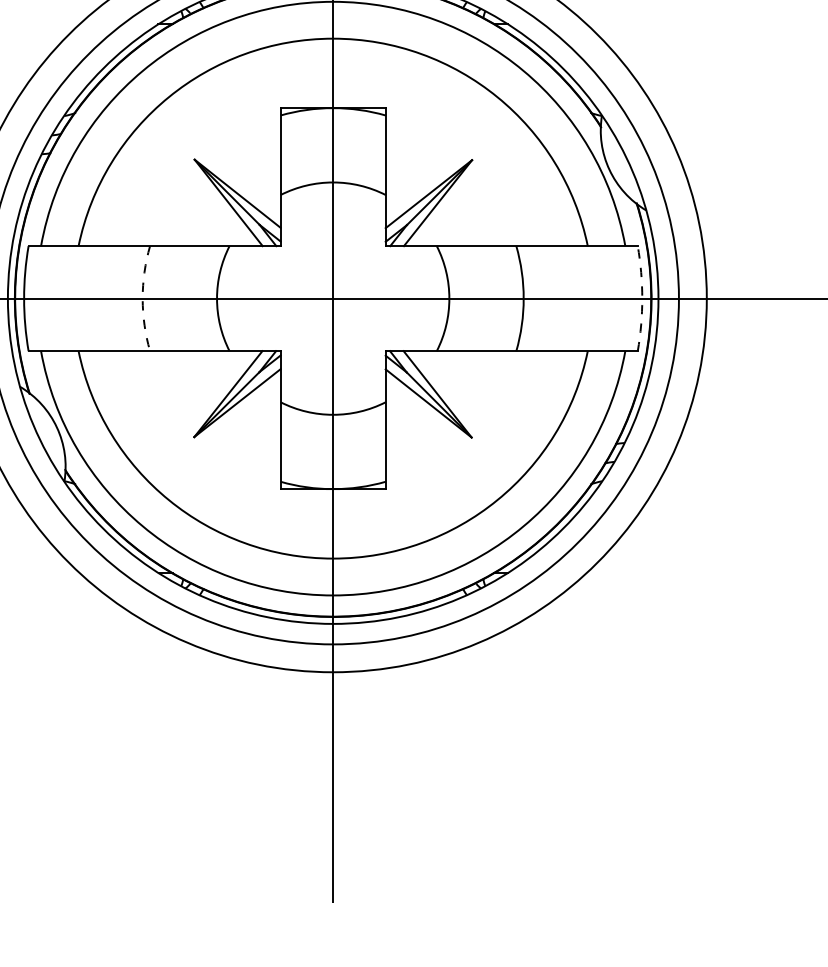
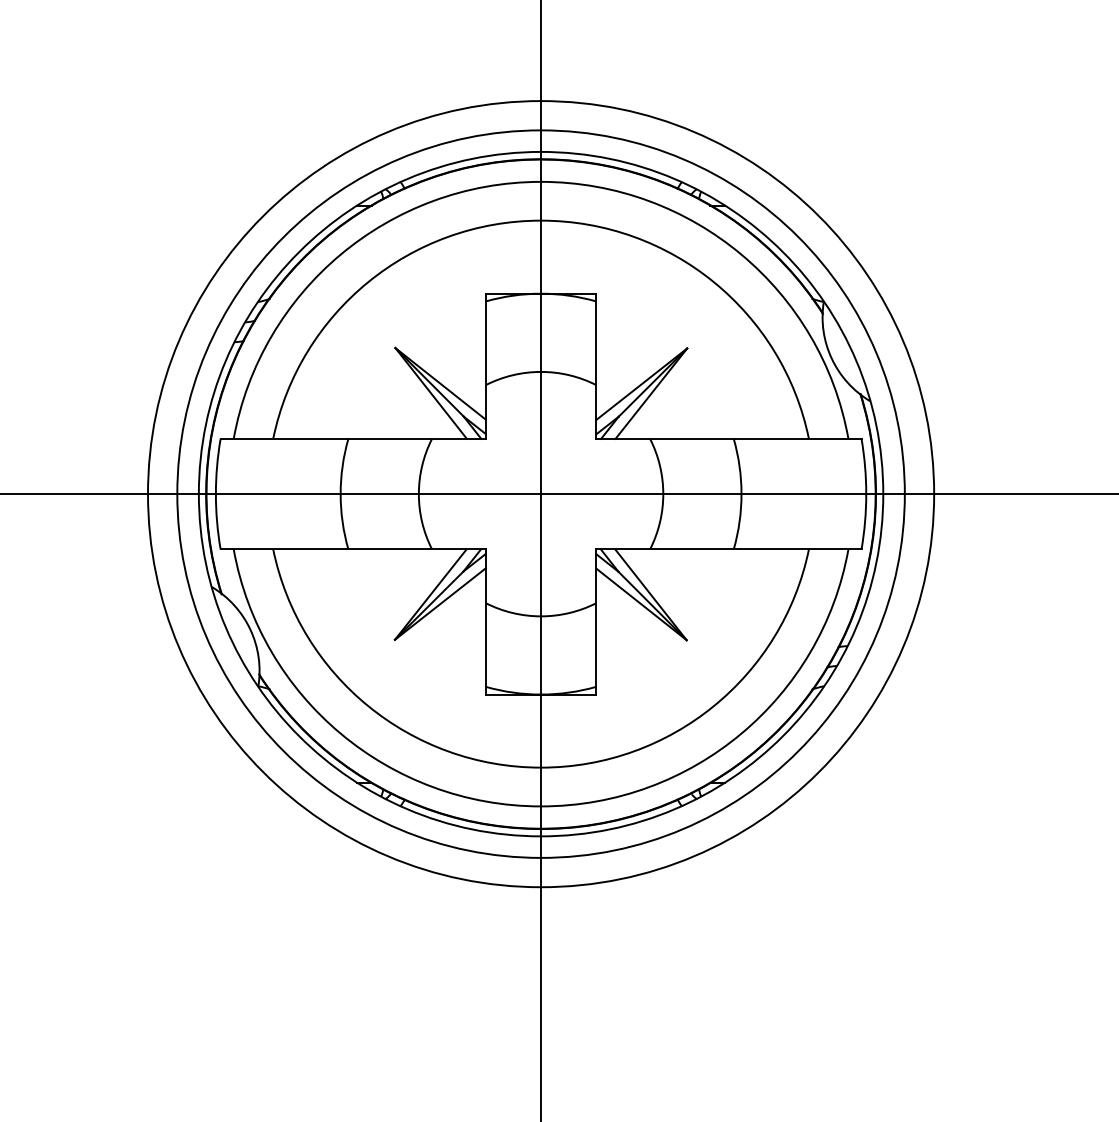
arc: (142, 298) -> (340, 494), dashed -> solid
arc: (642, 298) -> (866, 494), dashed -> solid

